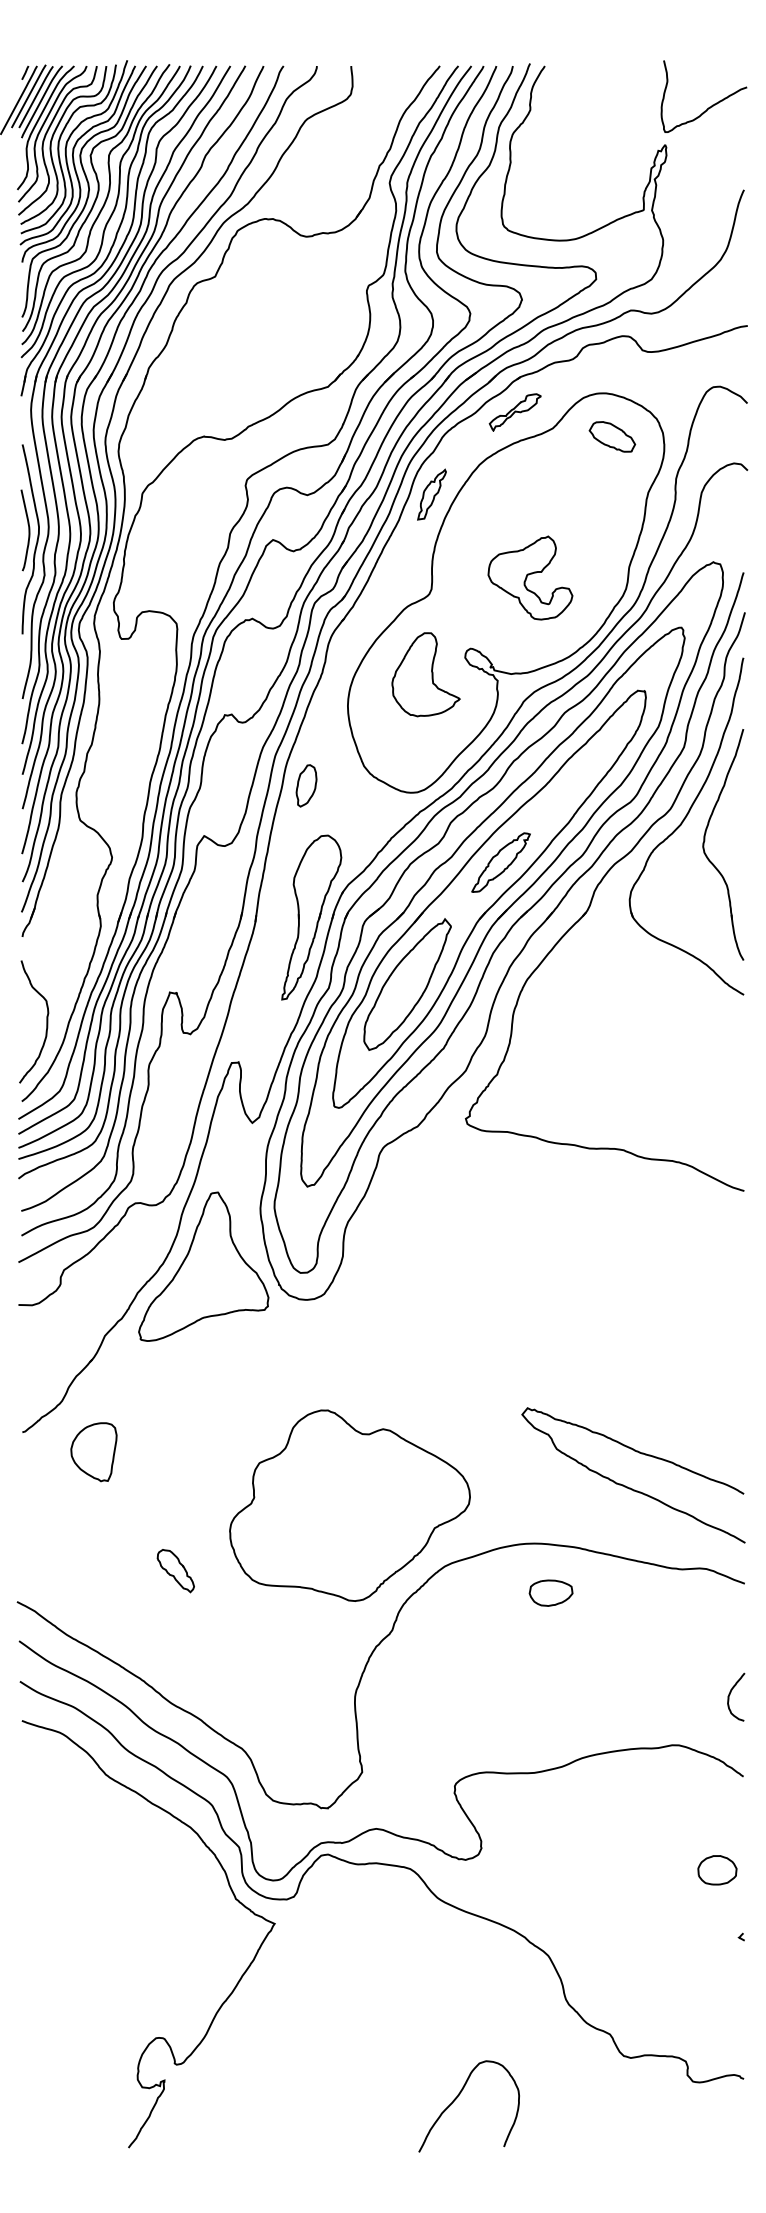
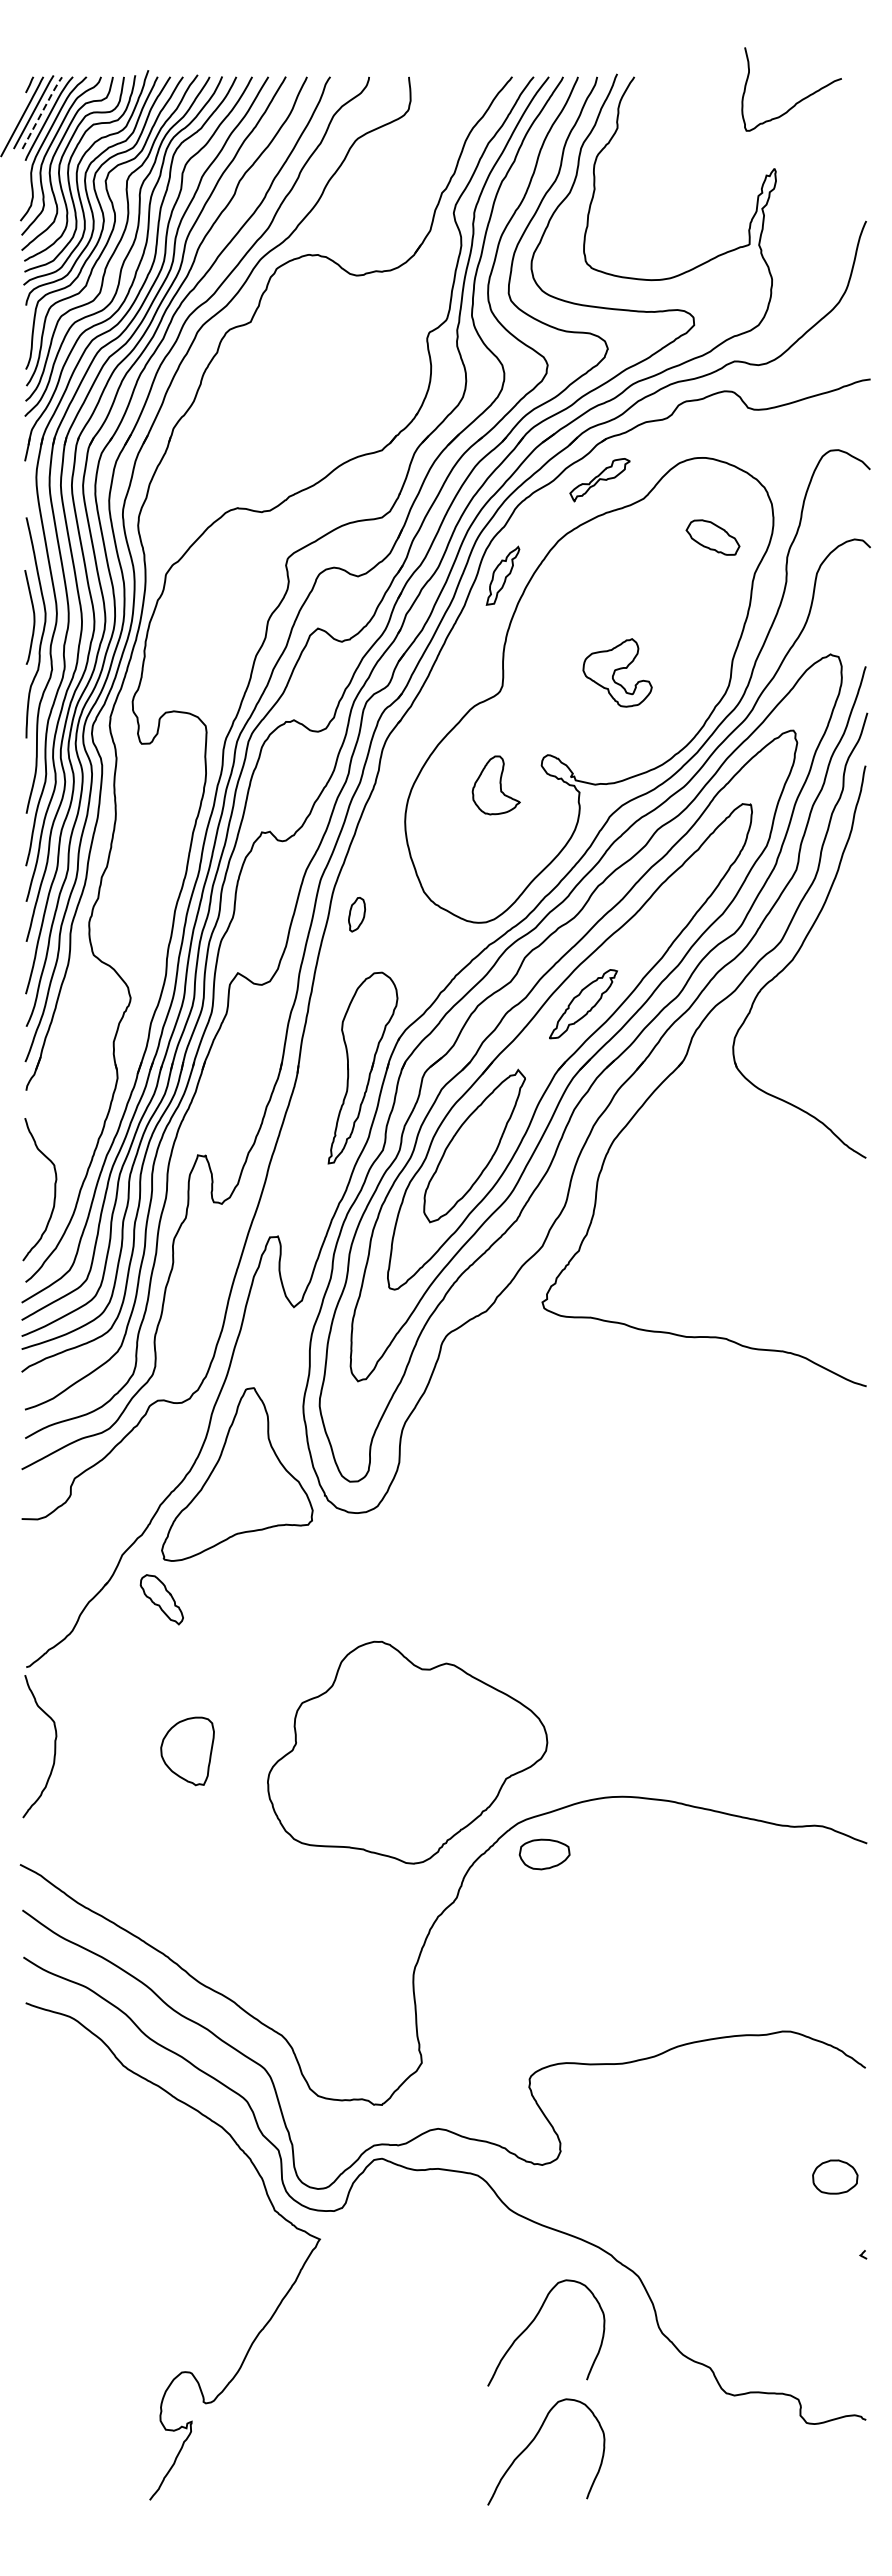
line: (36, 95) -> (42, 111), solid -> dashed
curve: (710, 106) -> (799, 100), moved
part: (611, 436) -> (712, 537), moved
part: (530, 577) -> (617, 672), size x0.7
part: (426, 674) -> (496, 785), size x0.6
part: (306, 785) -> (356, 914), size x0.7
part: (704, 843) -> (820, 981), removed
part: (93, 1452) -> (187, 1751), moved
curve: (629, 1487) -> (733, 1731), removed
curve: (46, 1500) -> (54, 1746), added
part: (175, 1570) -> (161, 1599), moved
part: (550, 1593) -> (544, 1854), moved
curve: (730, 1694) -> (850, 1972), removed
curve: (458, 1995) -> (533, 2322), added

